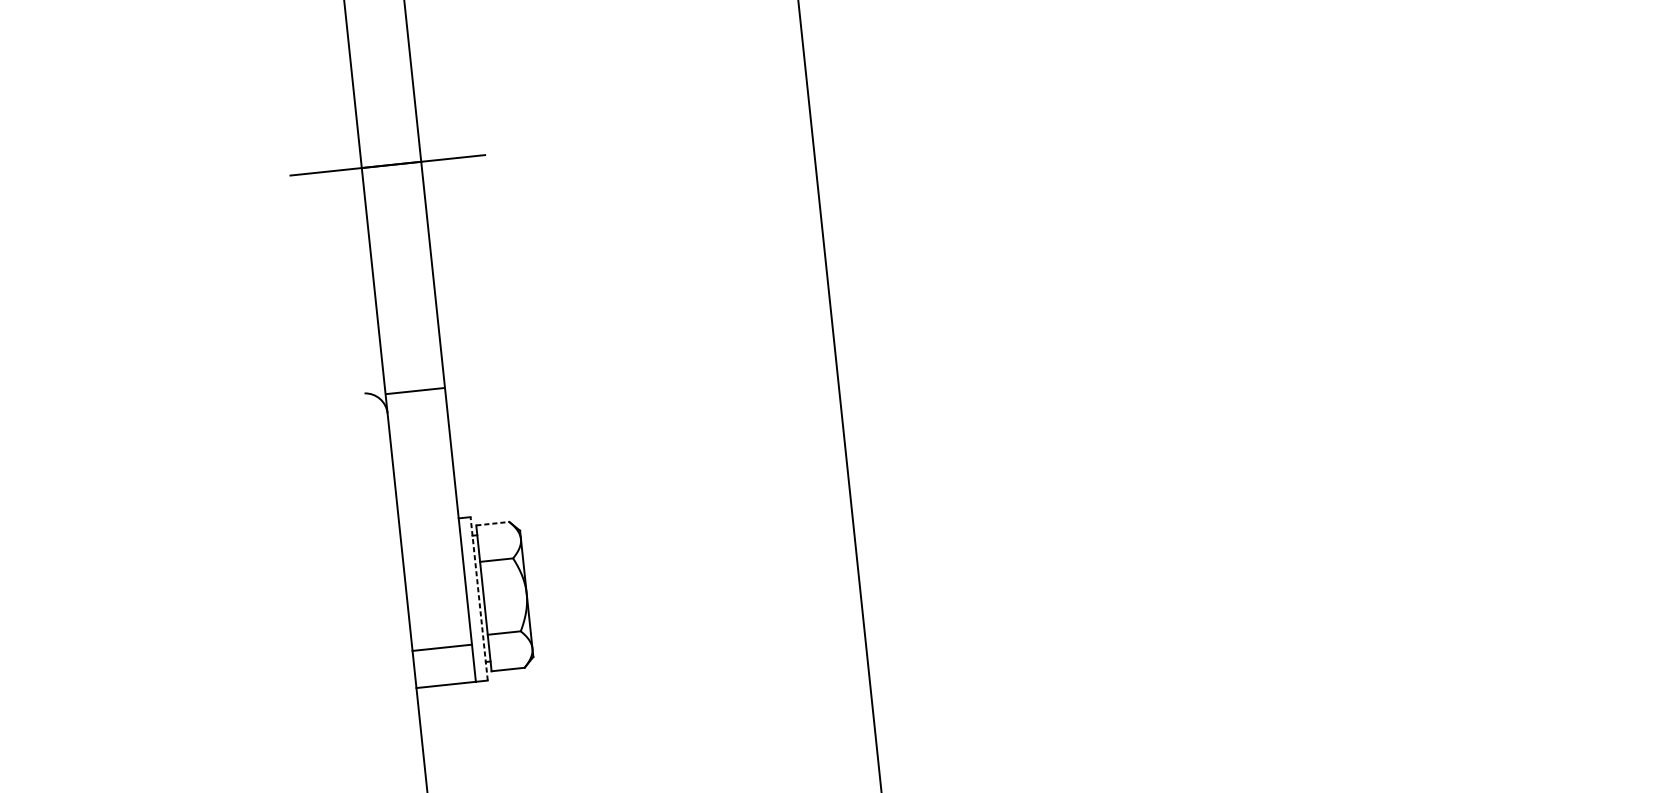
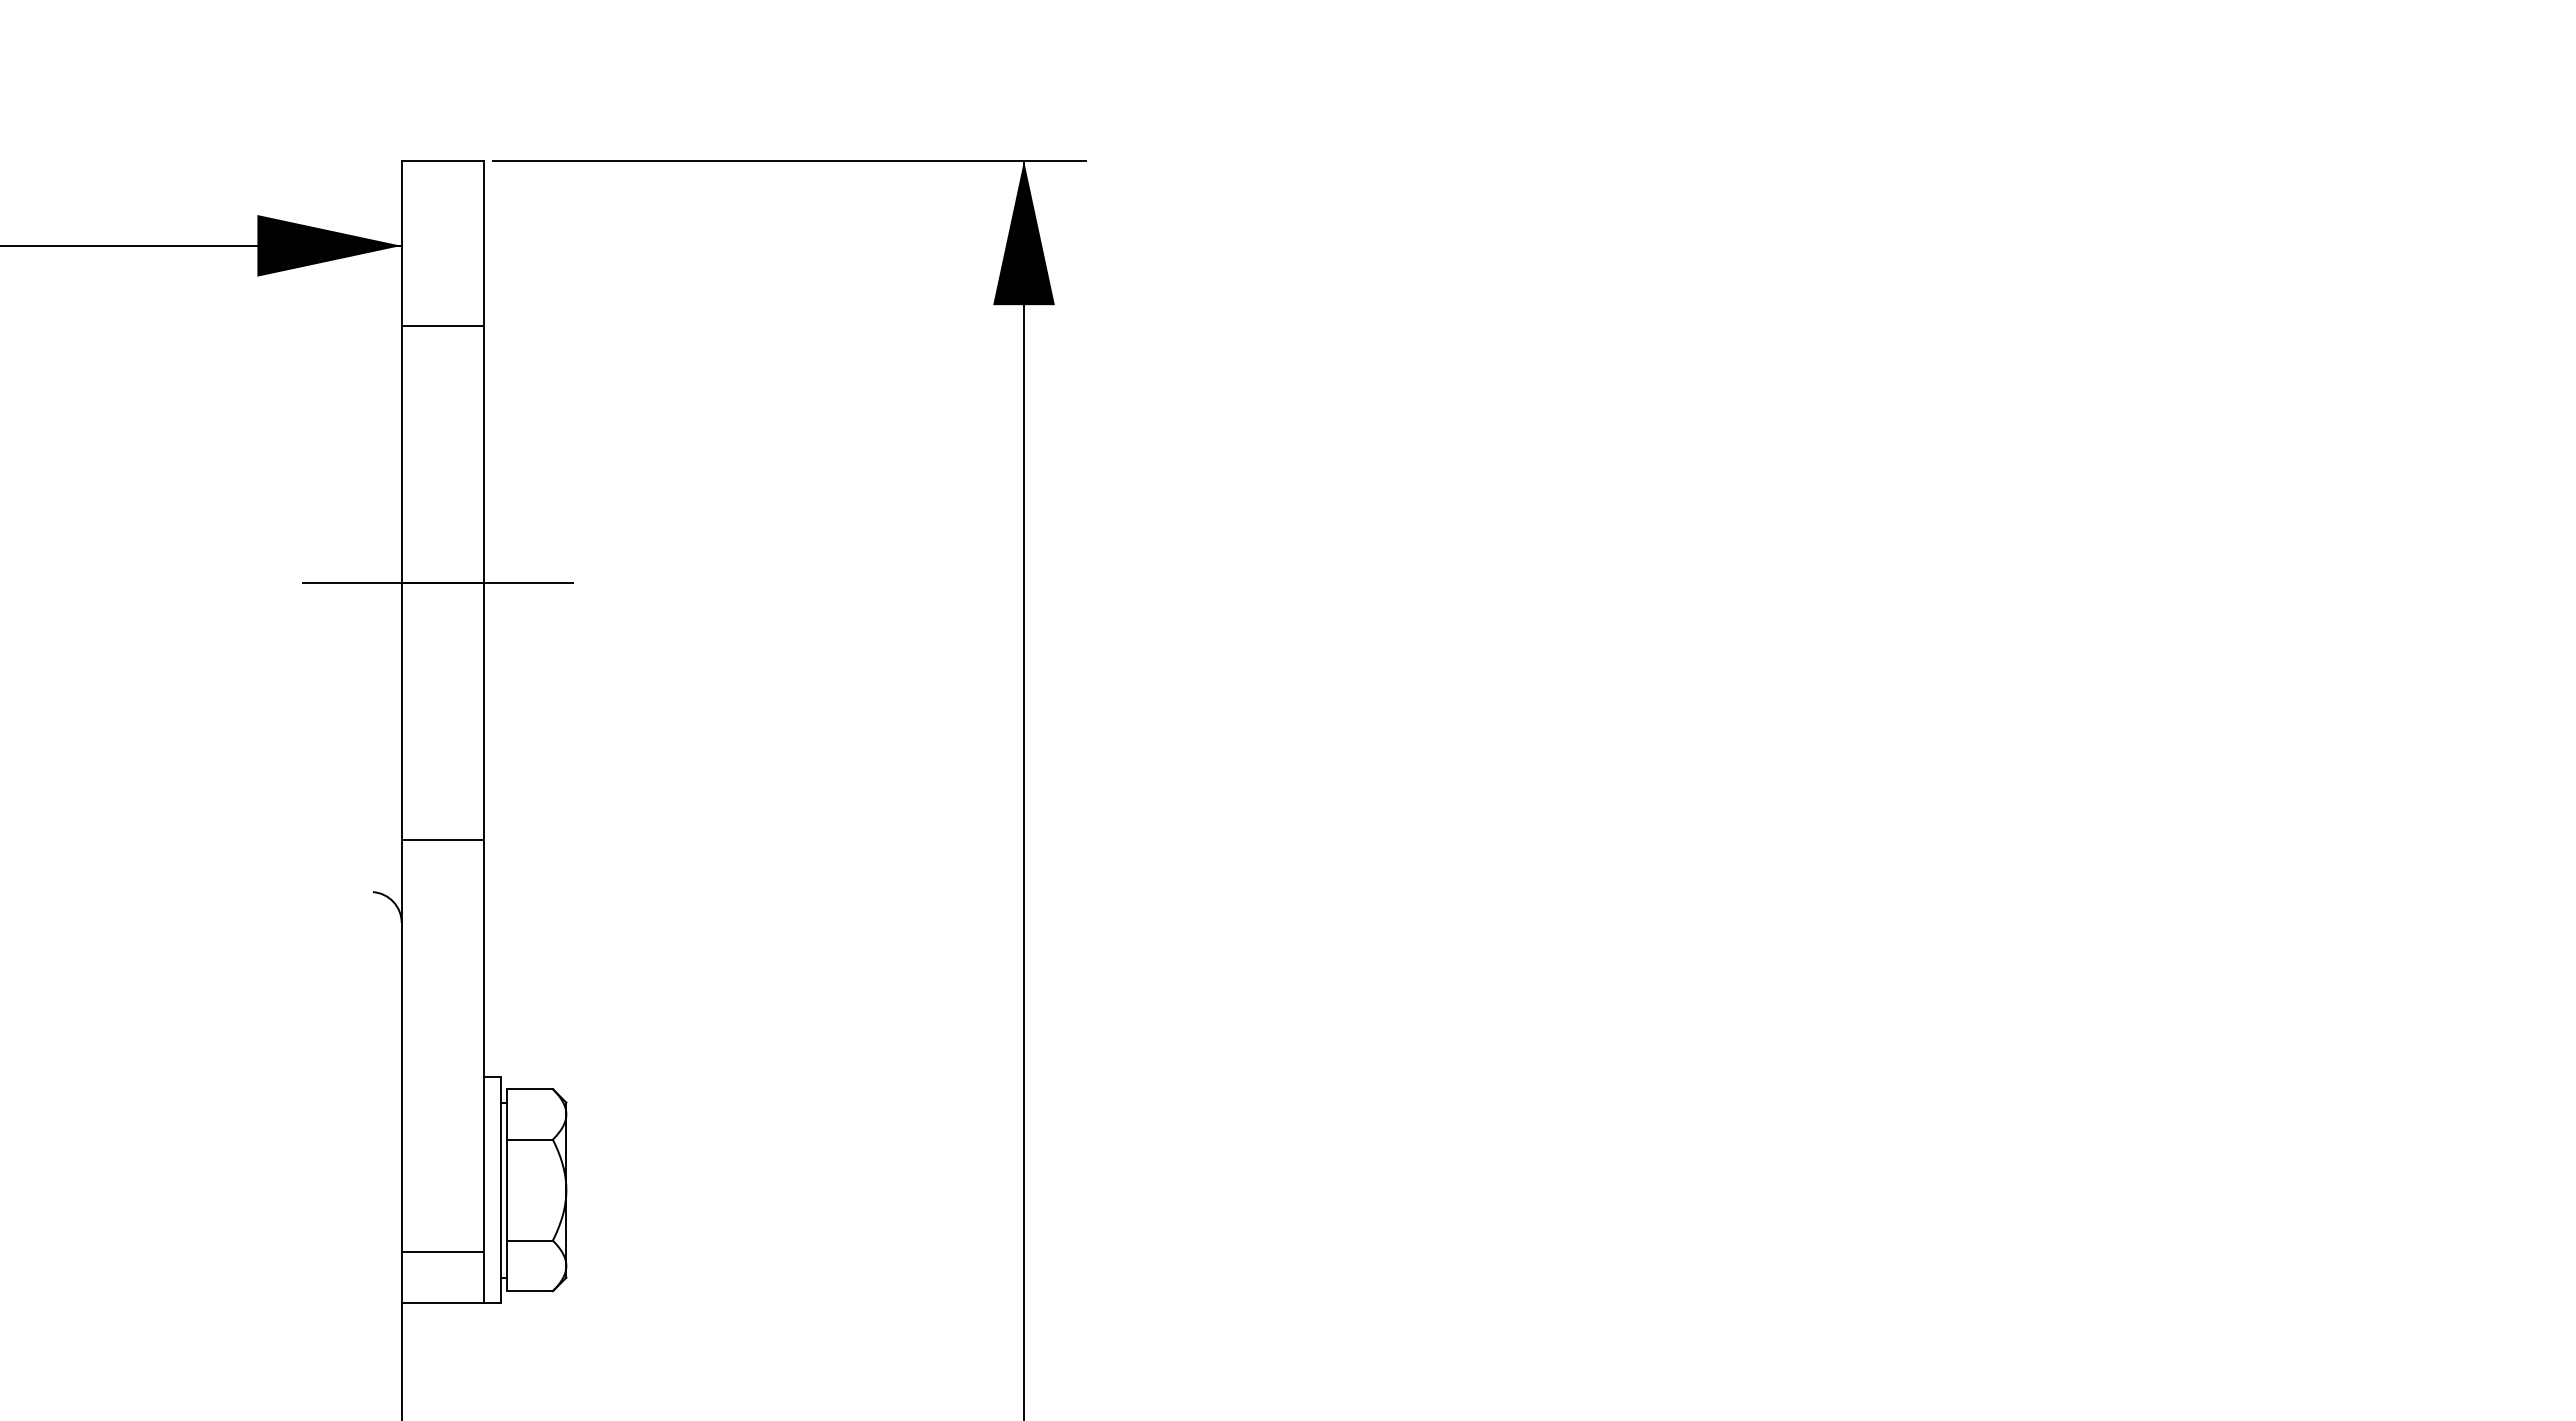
line: (415, 391) -> (442, 840), moved
line: (492, 523) -> (529, 1089), dashed -> solid
line: (479, 598) -> (500, 1189), dashed -> solid

